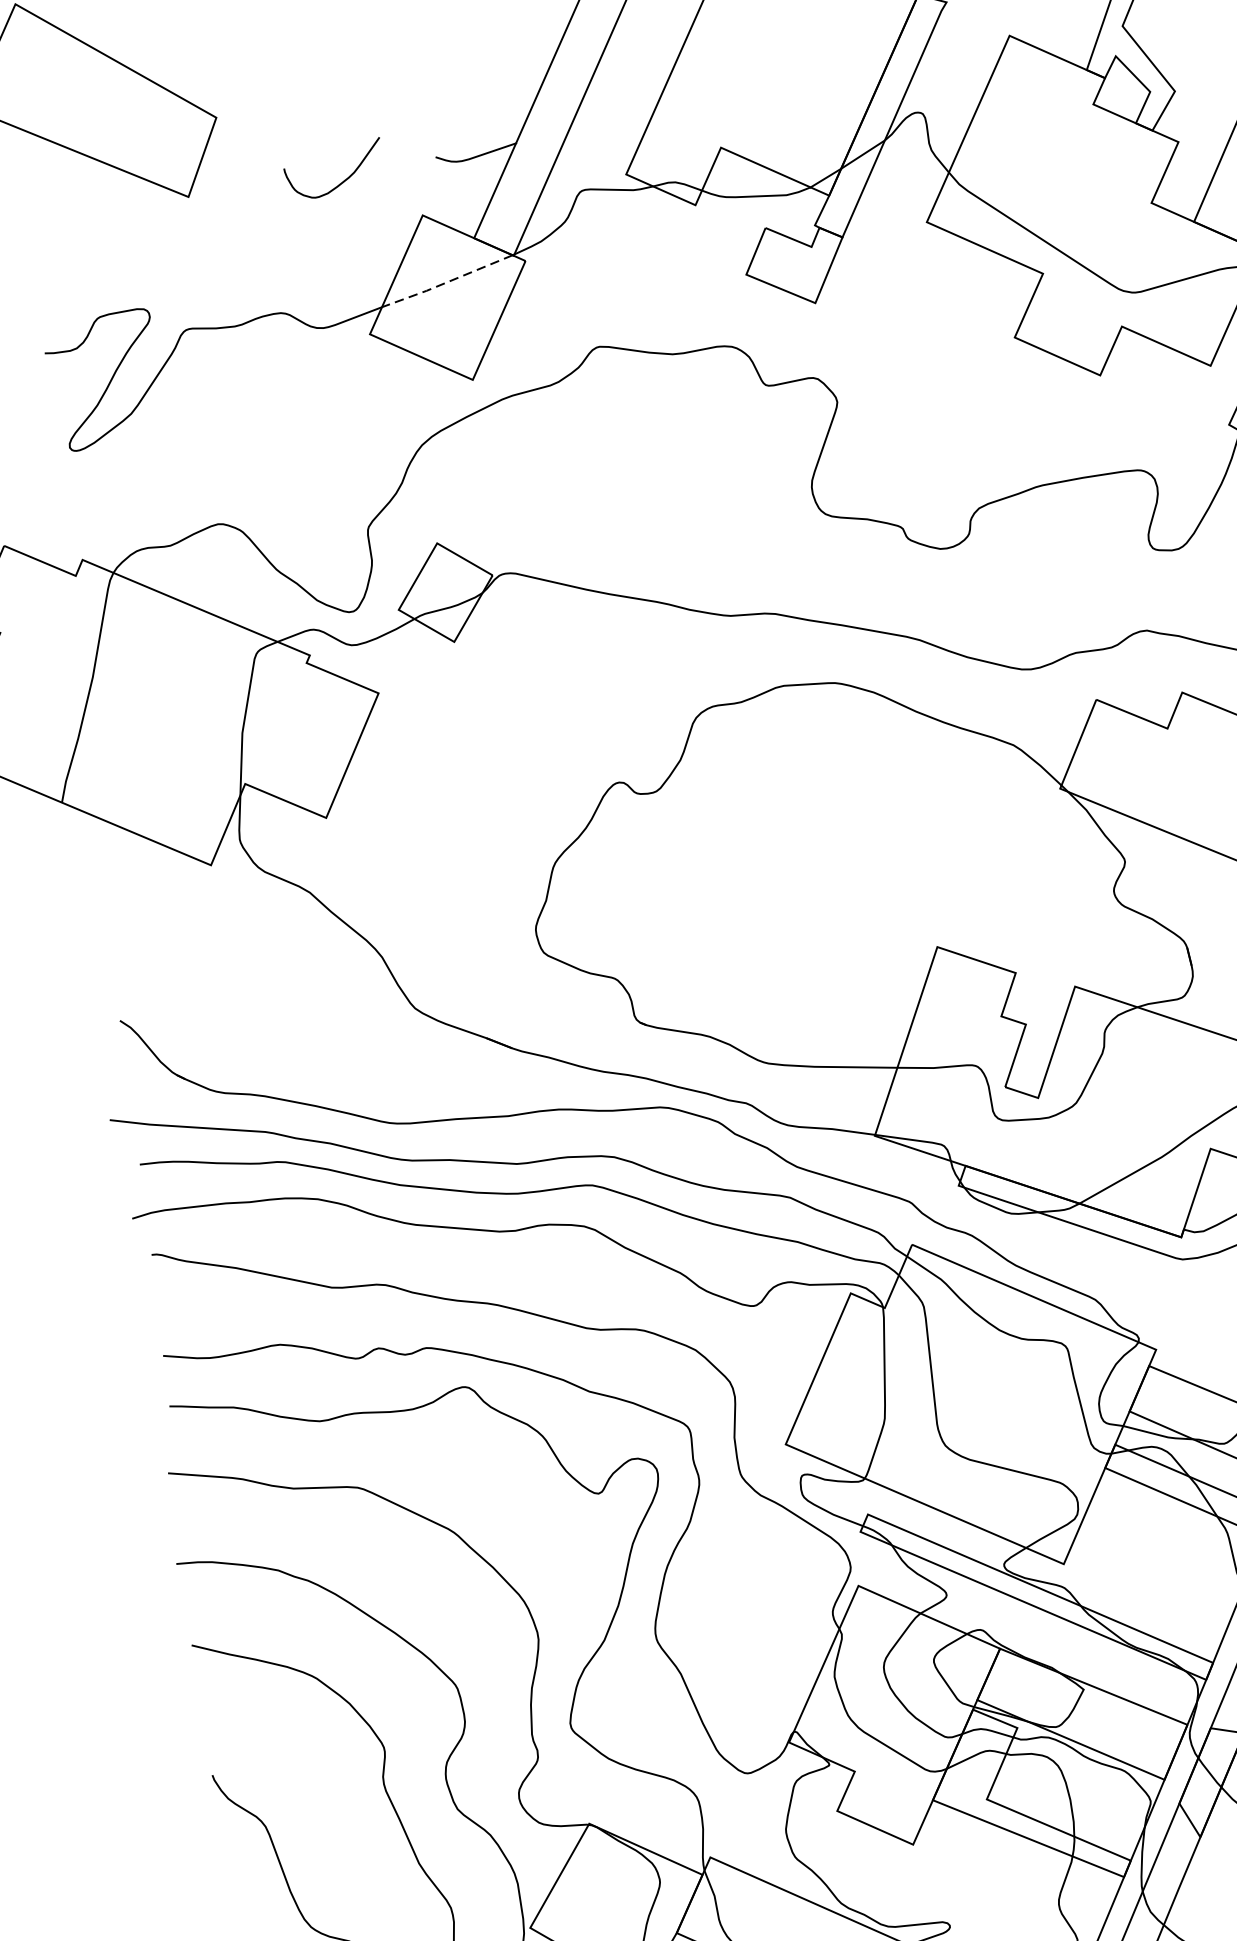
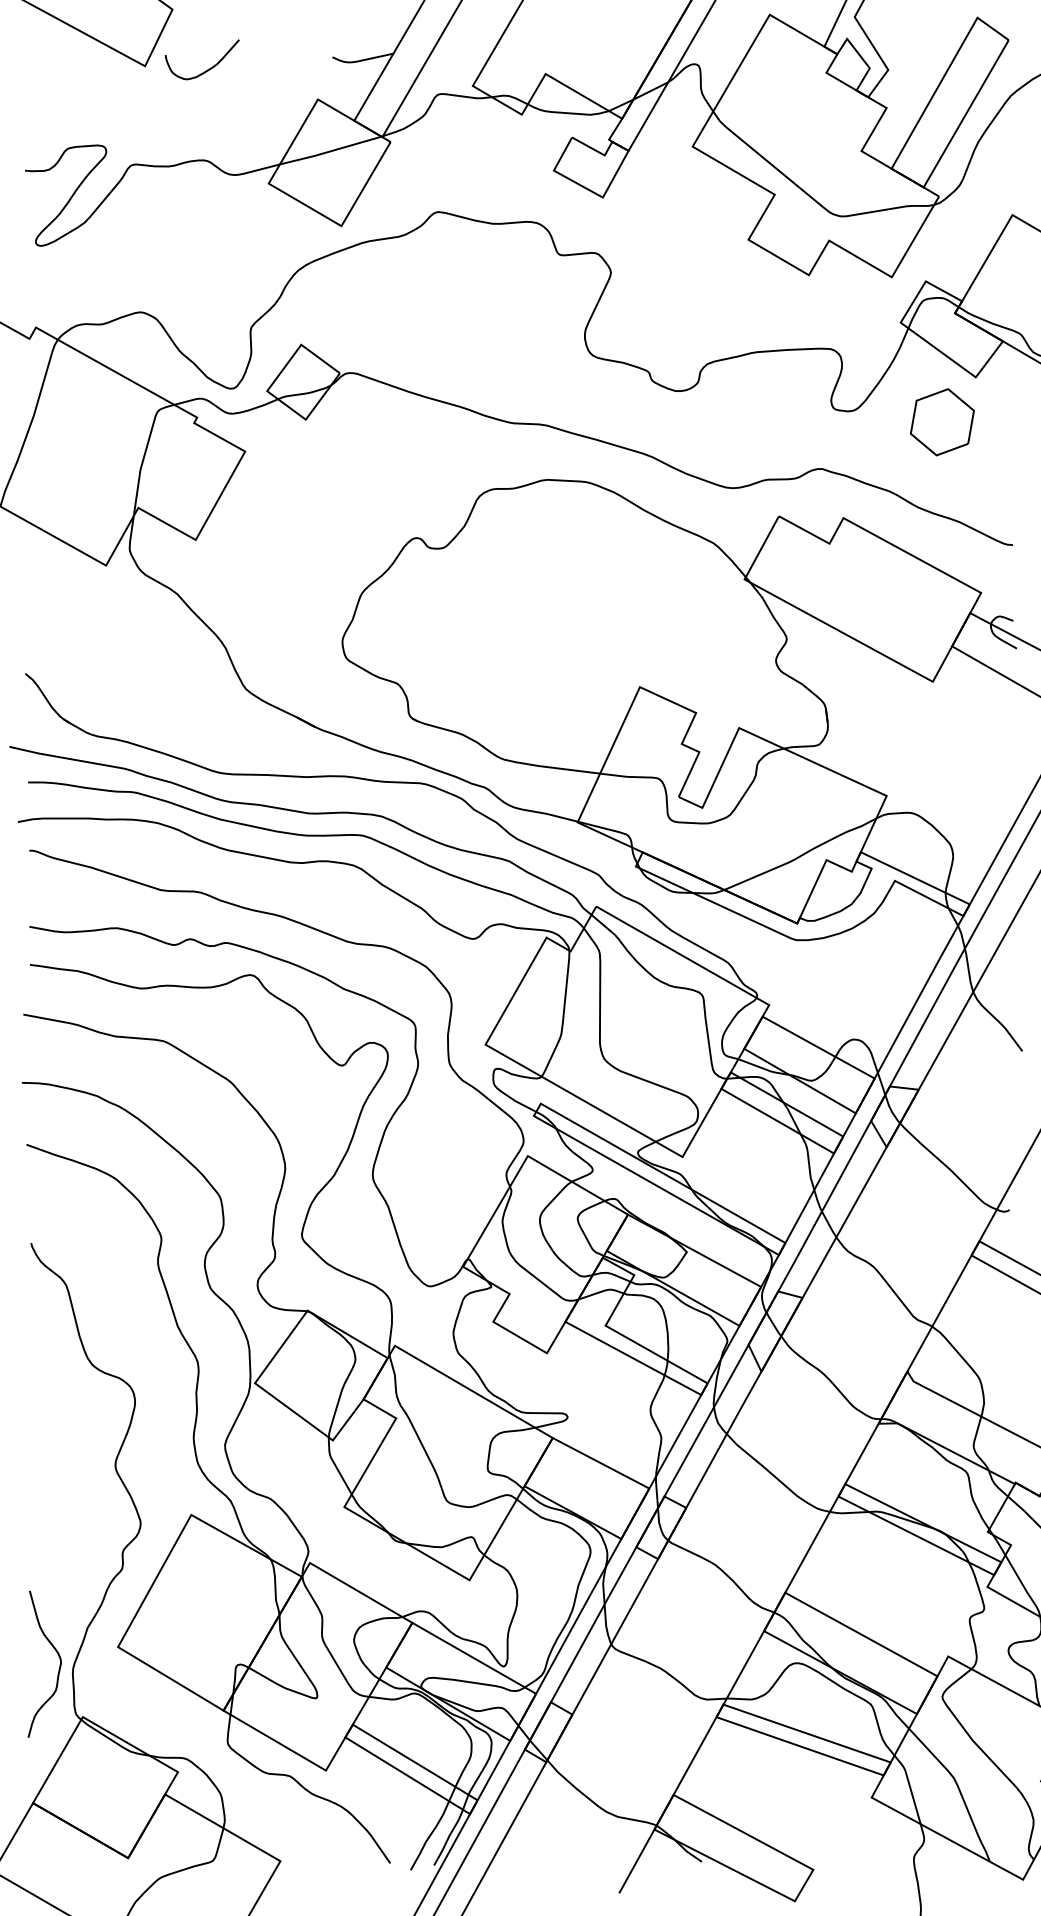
curve: (341, 181) -> (207, 69), moved
line: (445, 282) -> (329, 151), dashed -> solid

